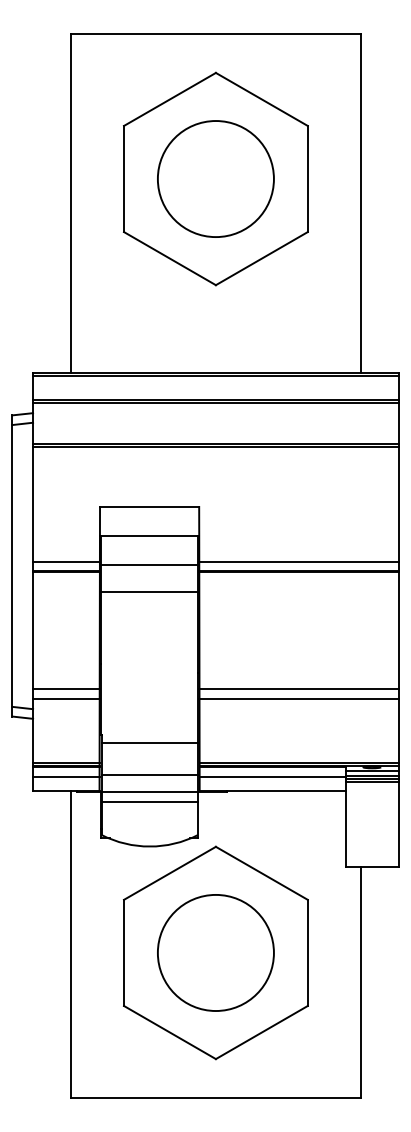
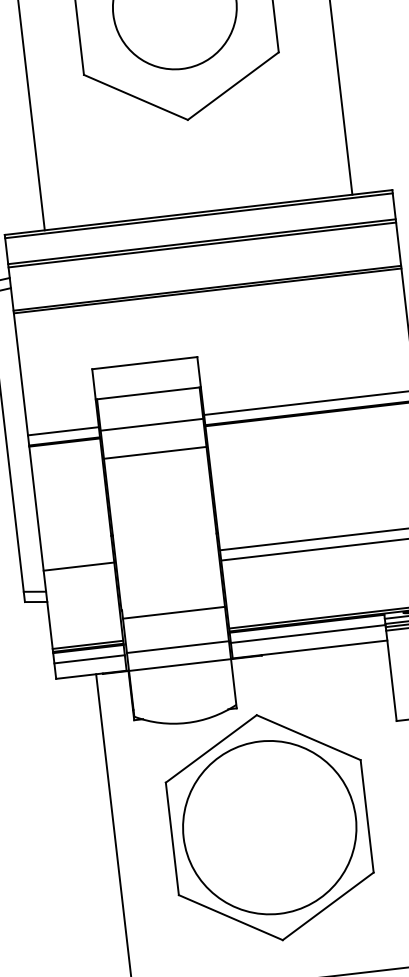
line: (66, 699) -> (80, 577), removed
line: (149, 801) -> (180, 675), removed
circle: (215, 952) -> (269, 827), size x1.4

